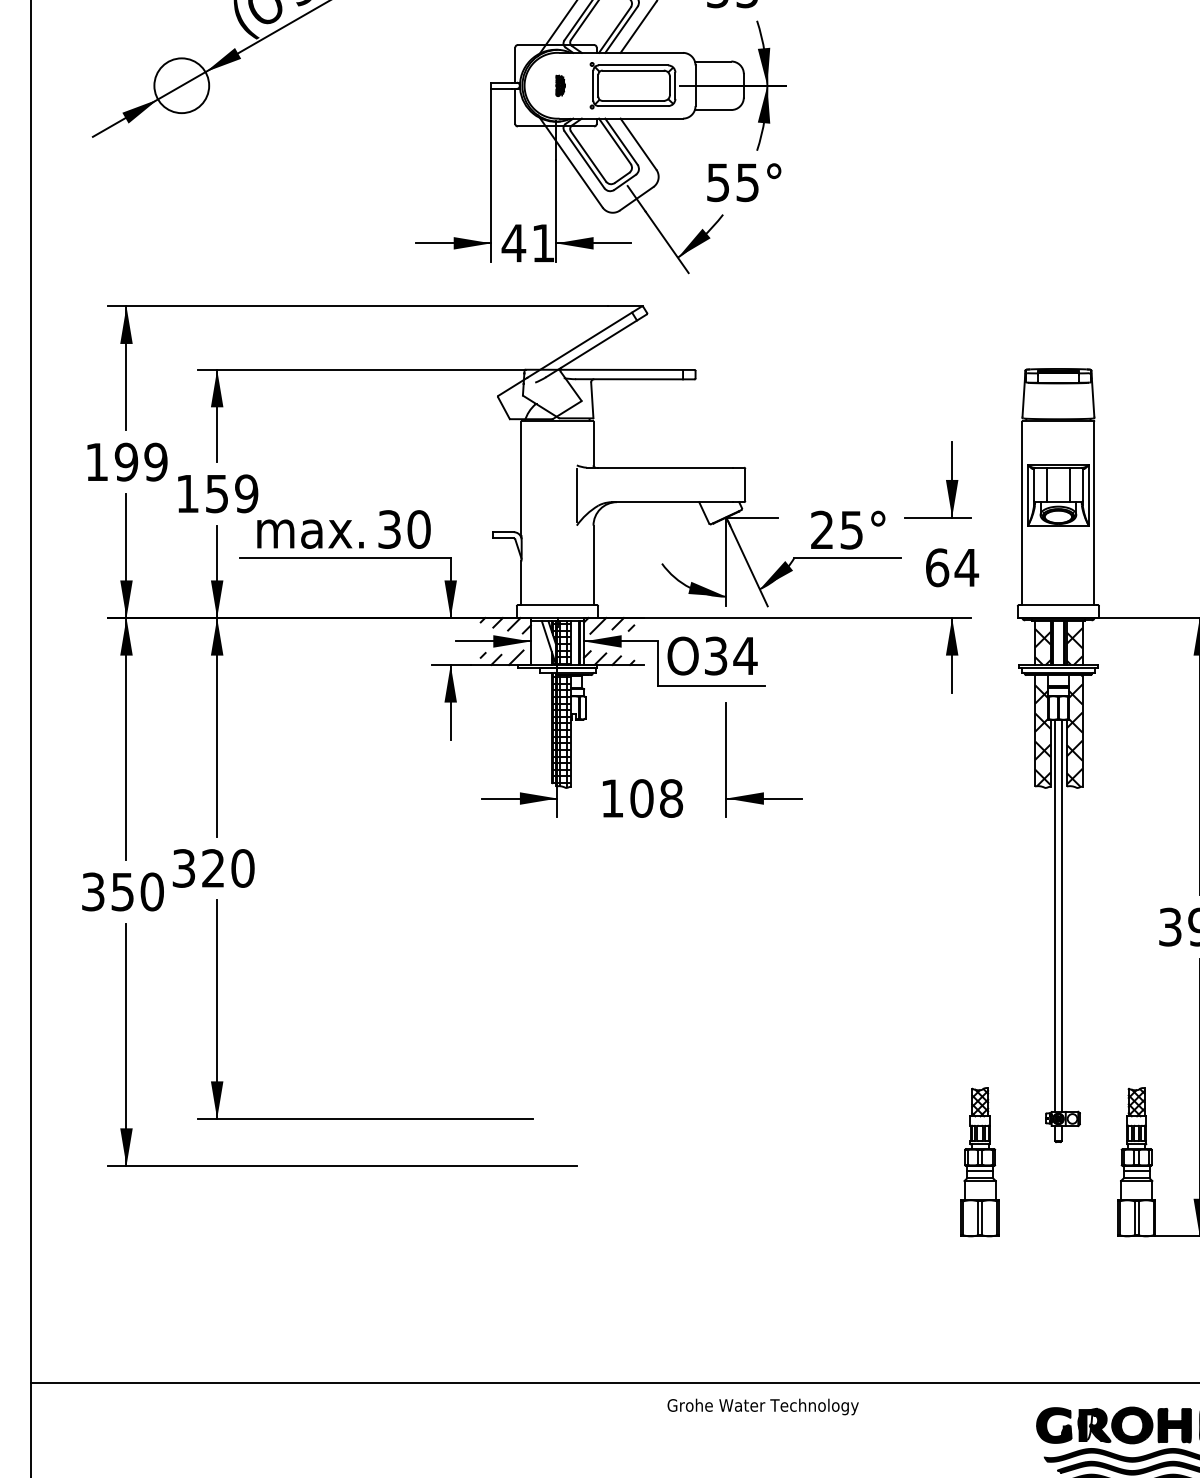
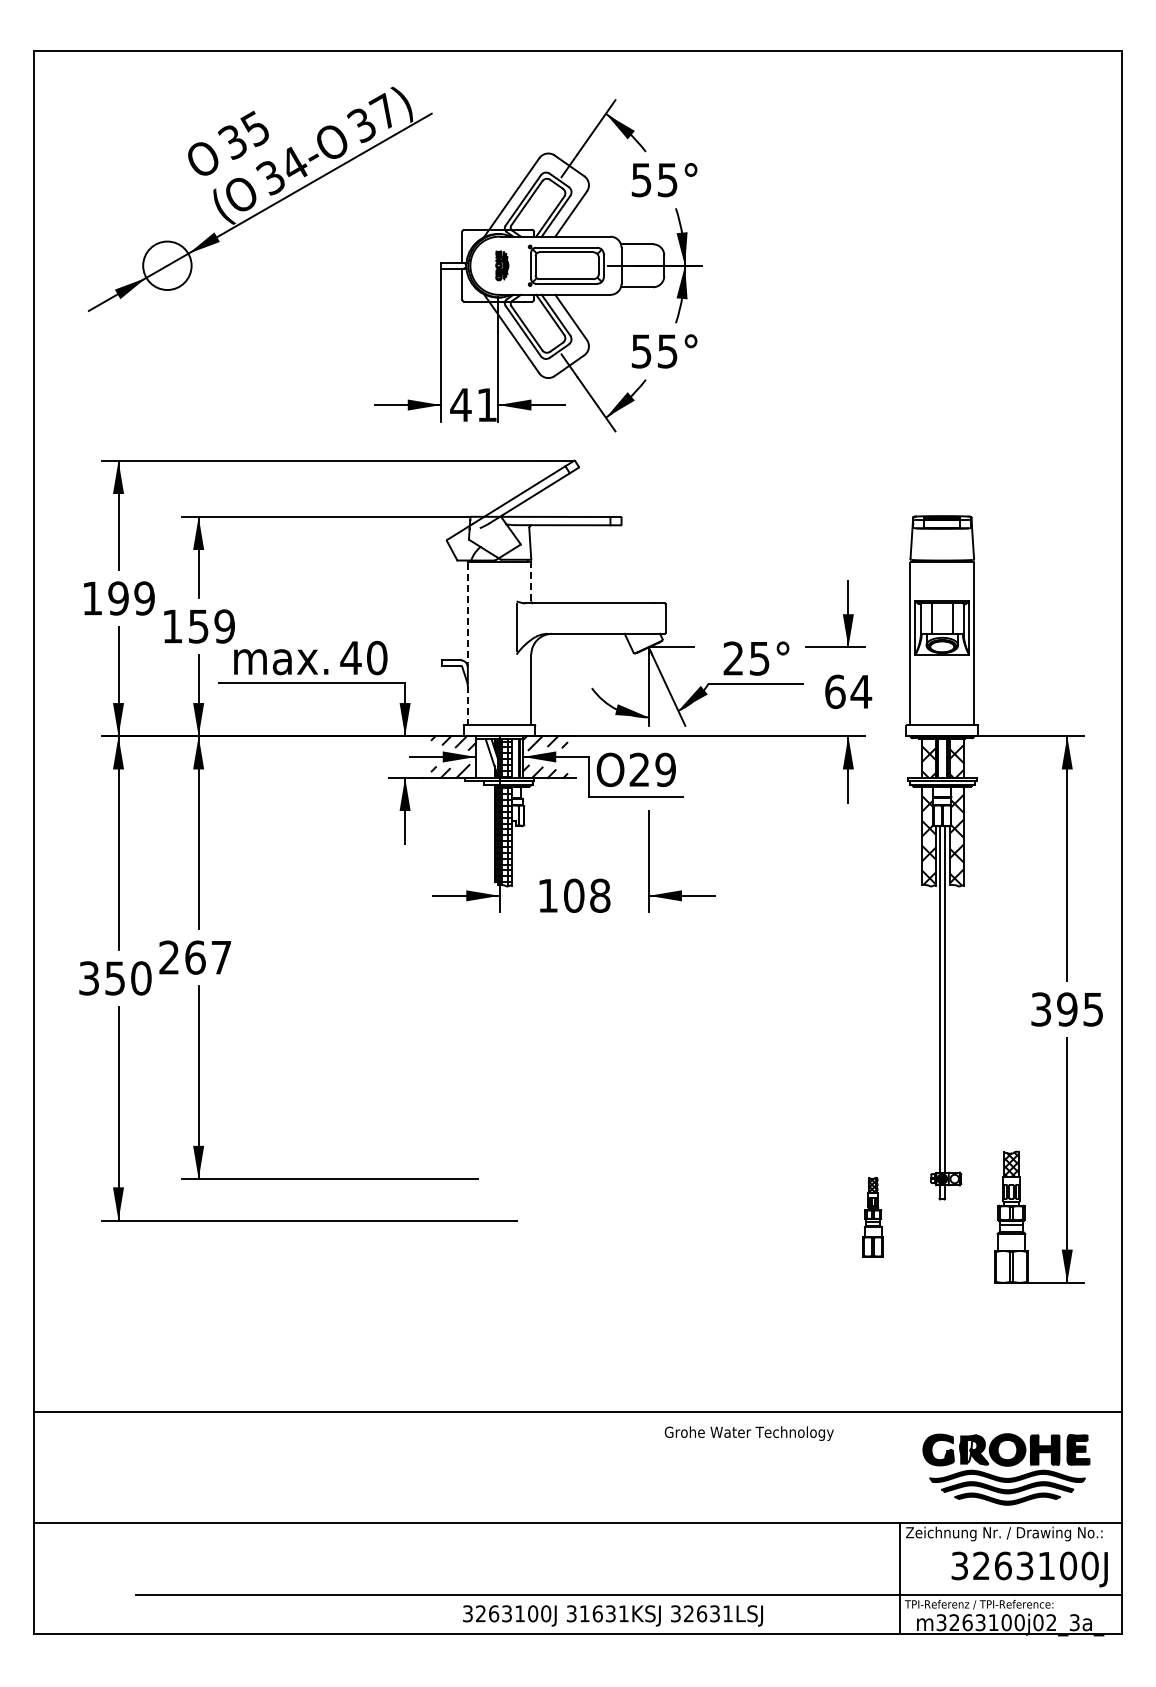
part: (559, 85) -> (501, 265), size x1.6
line: (593, 442) -> (531, 581), solid -> dashed
line: (521, 479) -> (467, 613), solid -> dashed
text: (388, 528) -> (350, 657), 30 -> 40
line: (521, 584) -> (467, 706), solid -> dashed
text: (730, 655) -> (652, 769), O34 -> O29
text: (213, 868) -> (195, 957), 320 -> 267
part: (980, 1161) -> (873, 1216), size x0.6
text: (762, 1406) -> (748, 1433), moved

